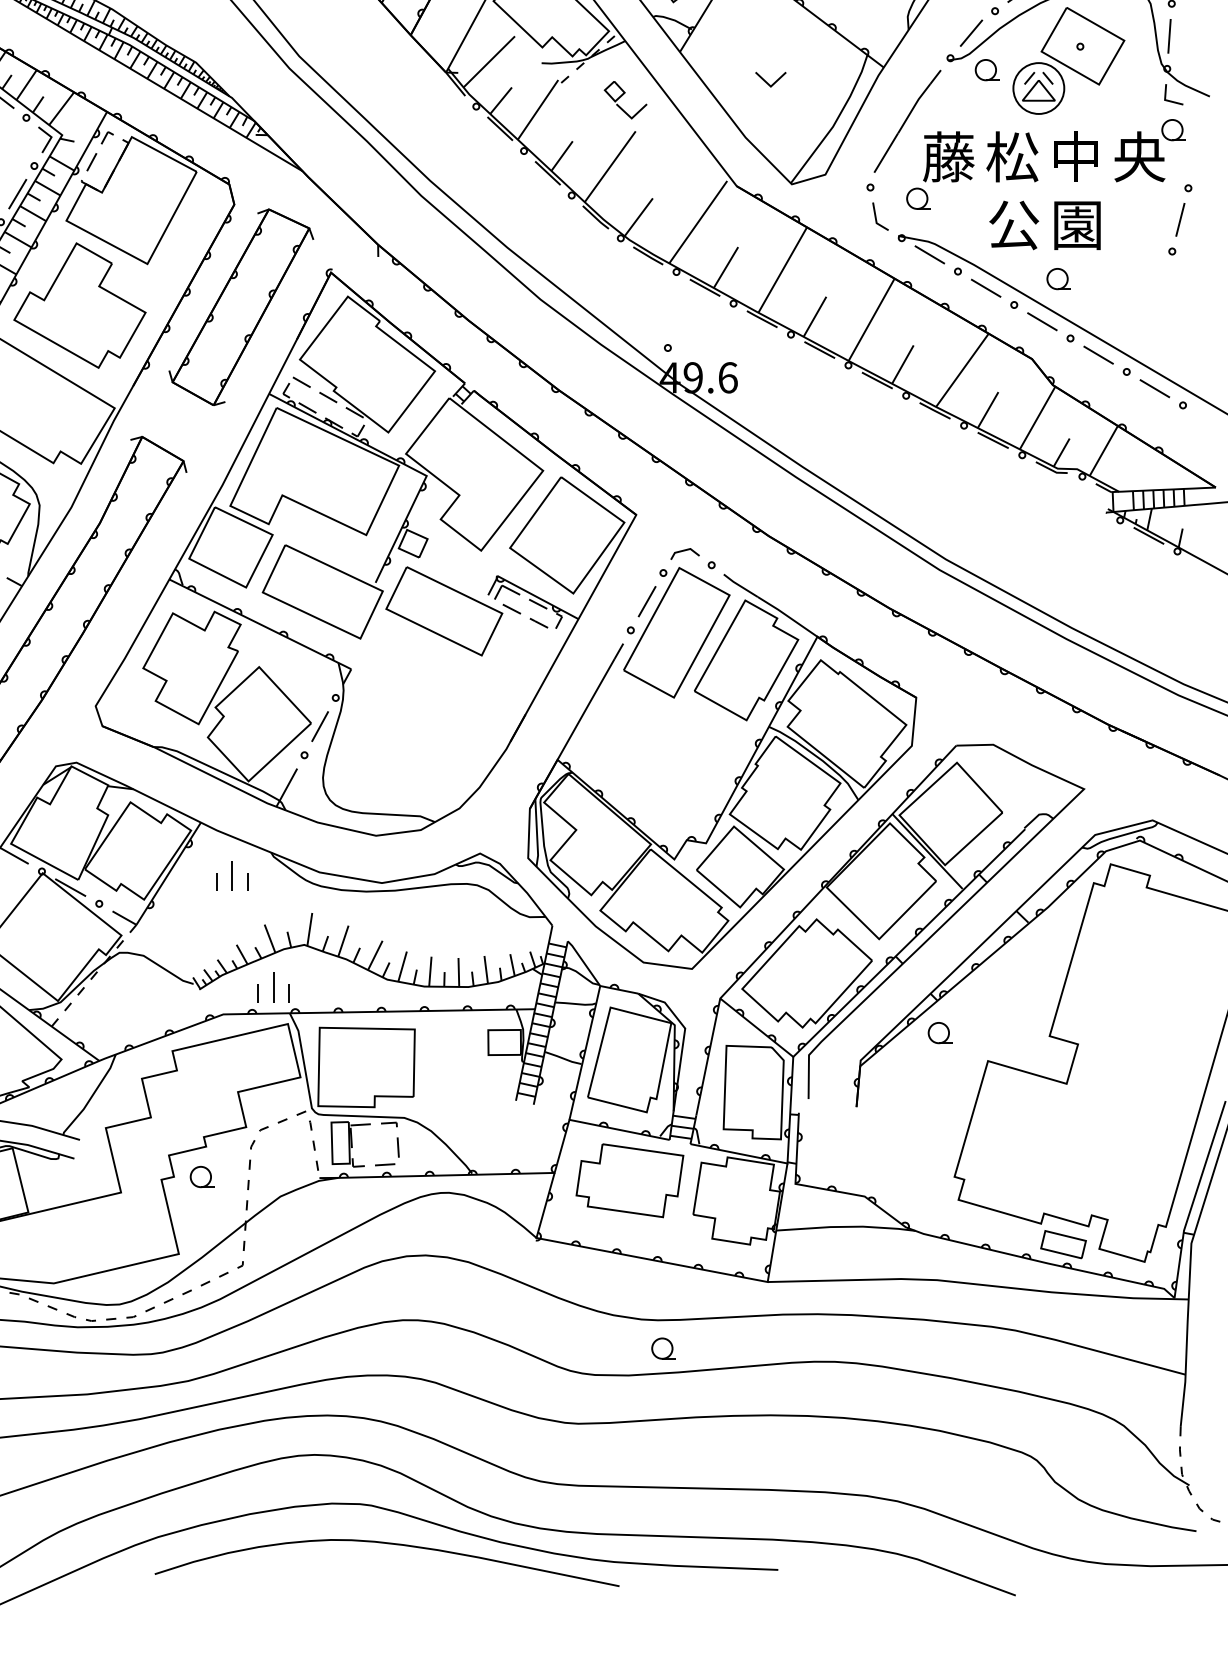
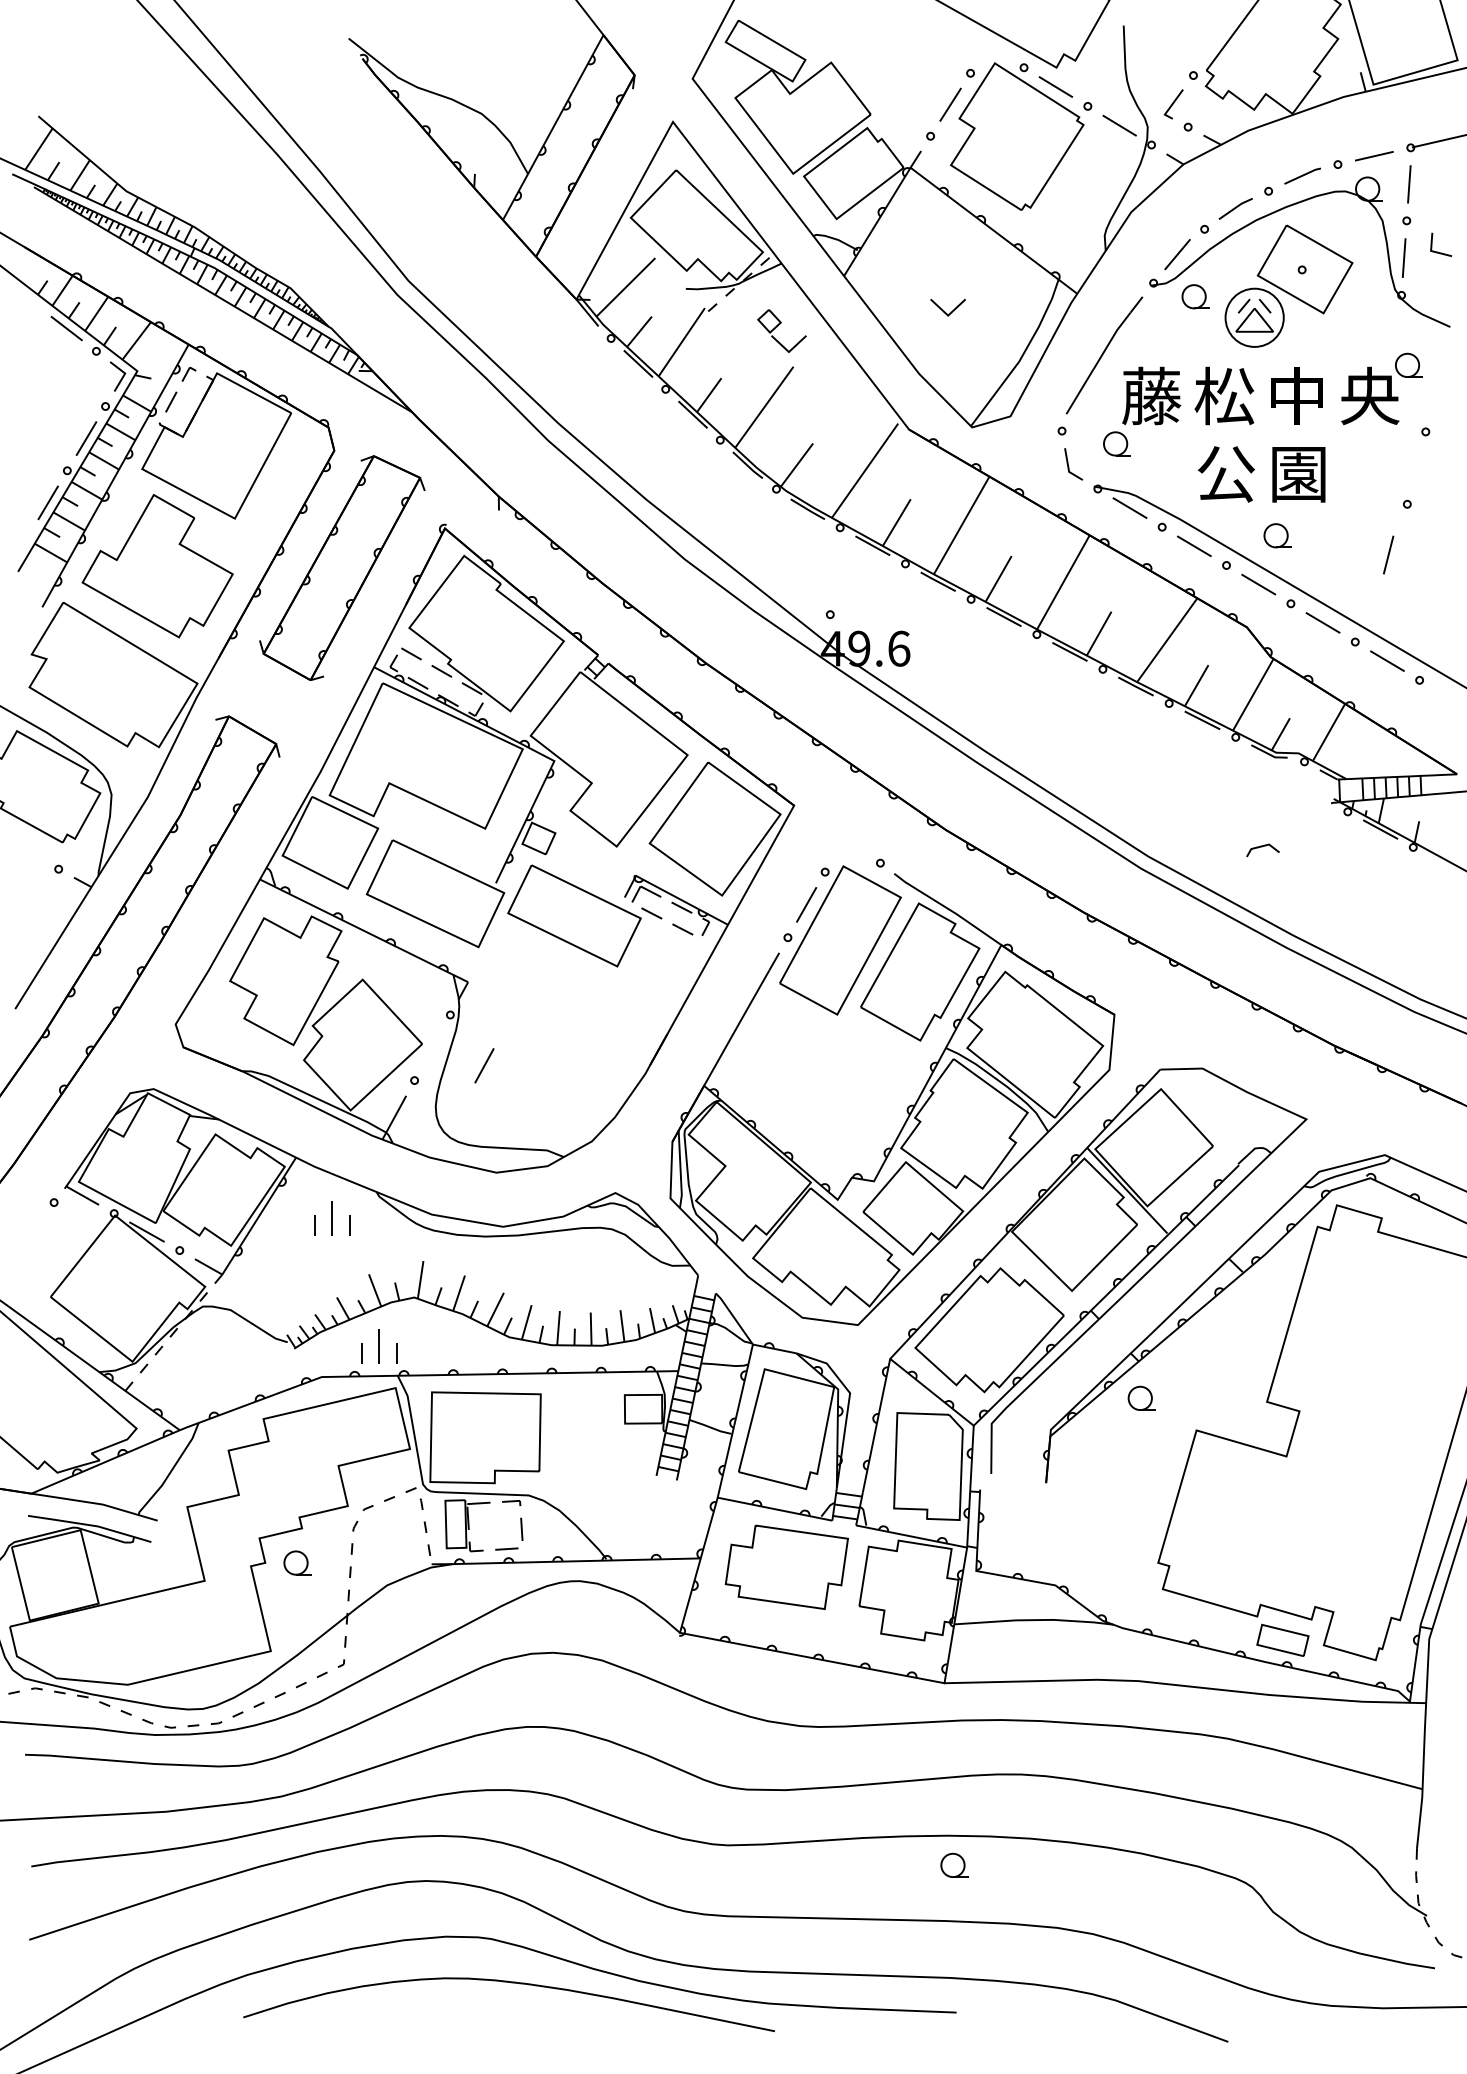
line: (1171, 100) -> (1438, 251), moved
line: (1180, 219) -> (1388, 554), moved
line: (684, 551) -> (1262, 847), moved
line: (320, 726) -> (484, 1065), moved
part: (663, 1347) -> (954, 1864), moved

